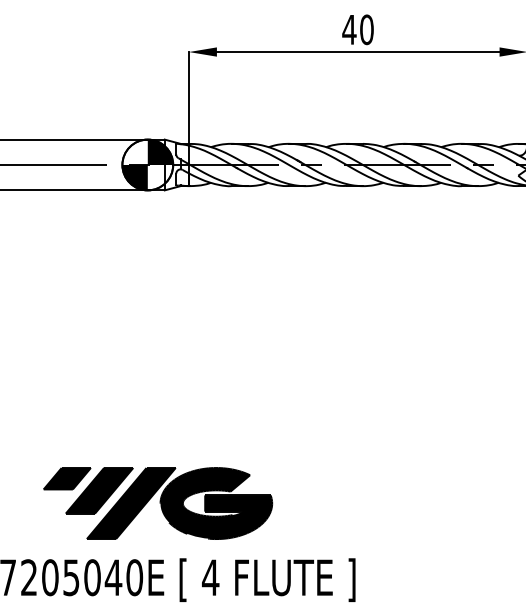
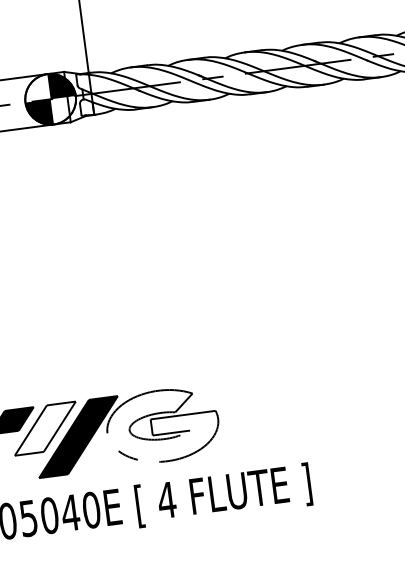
fill: (99, 490) -> (45, 428), removed
fill: (216, 503) -> (162, 425), removed

